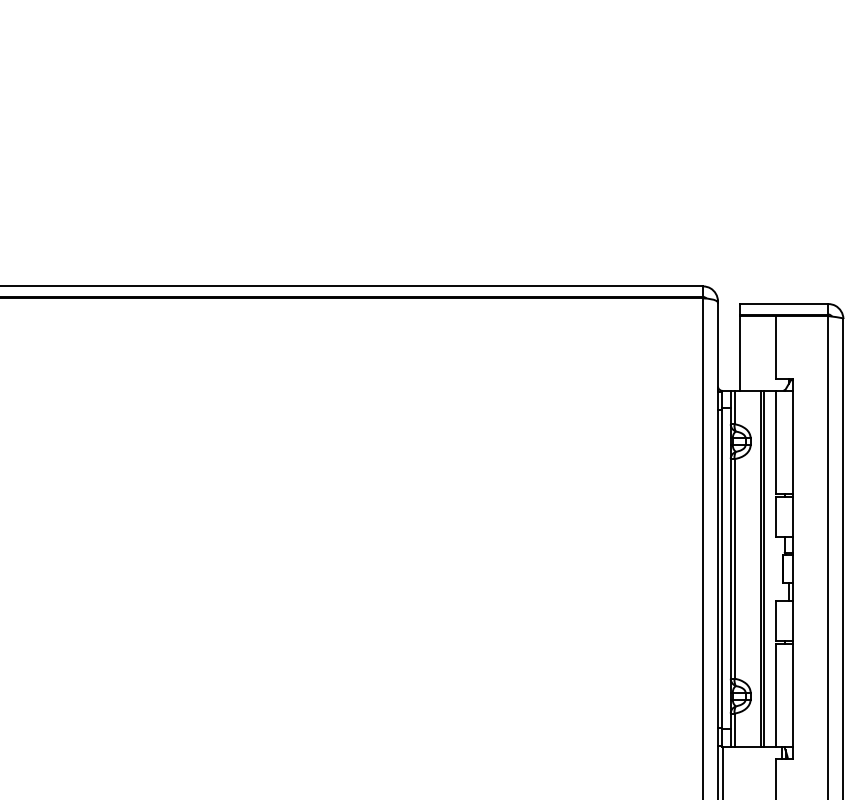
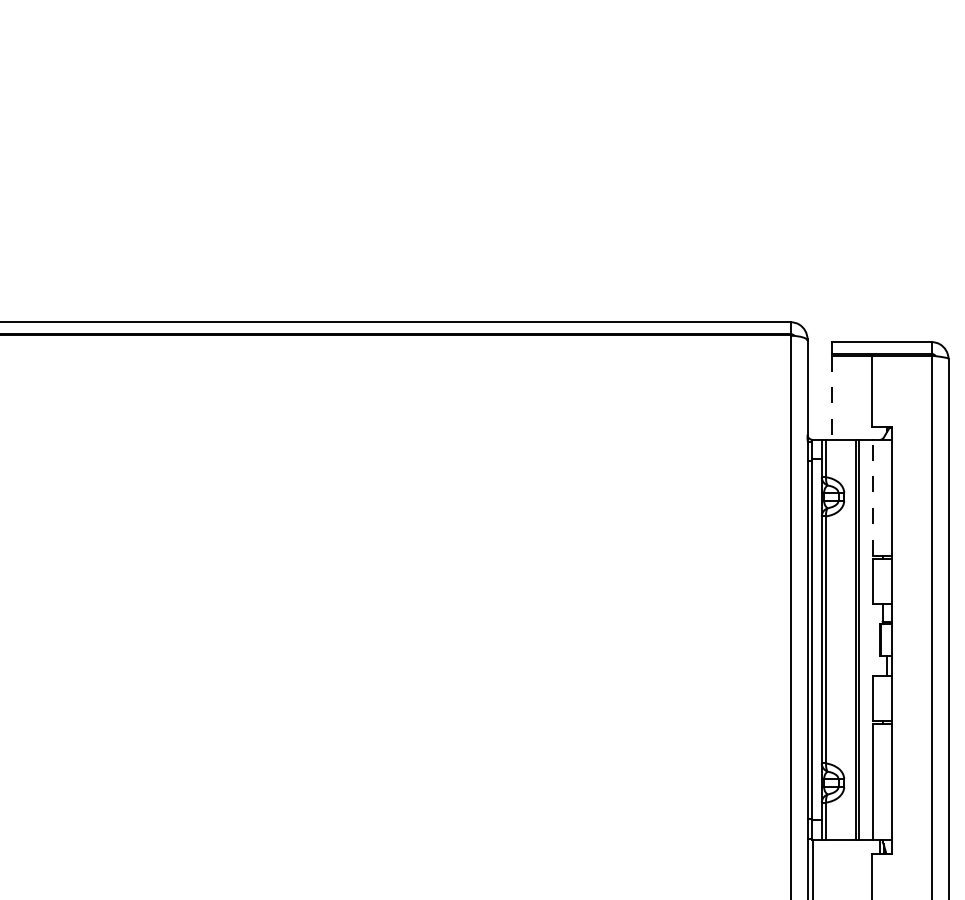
line: (740, 353) -> (832, 397), solid -> dashed
line: (775, 442) -> (872, 497), solid -> dashed

